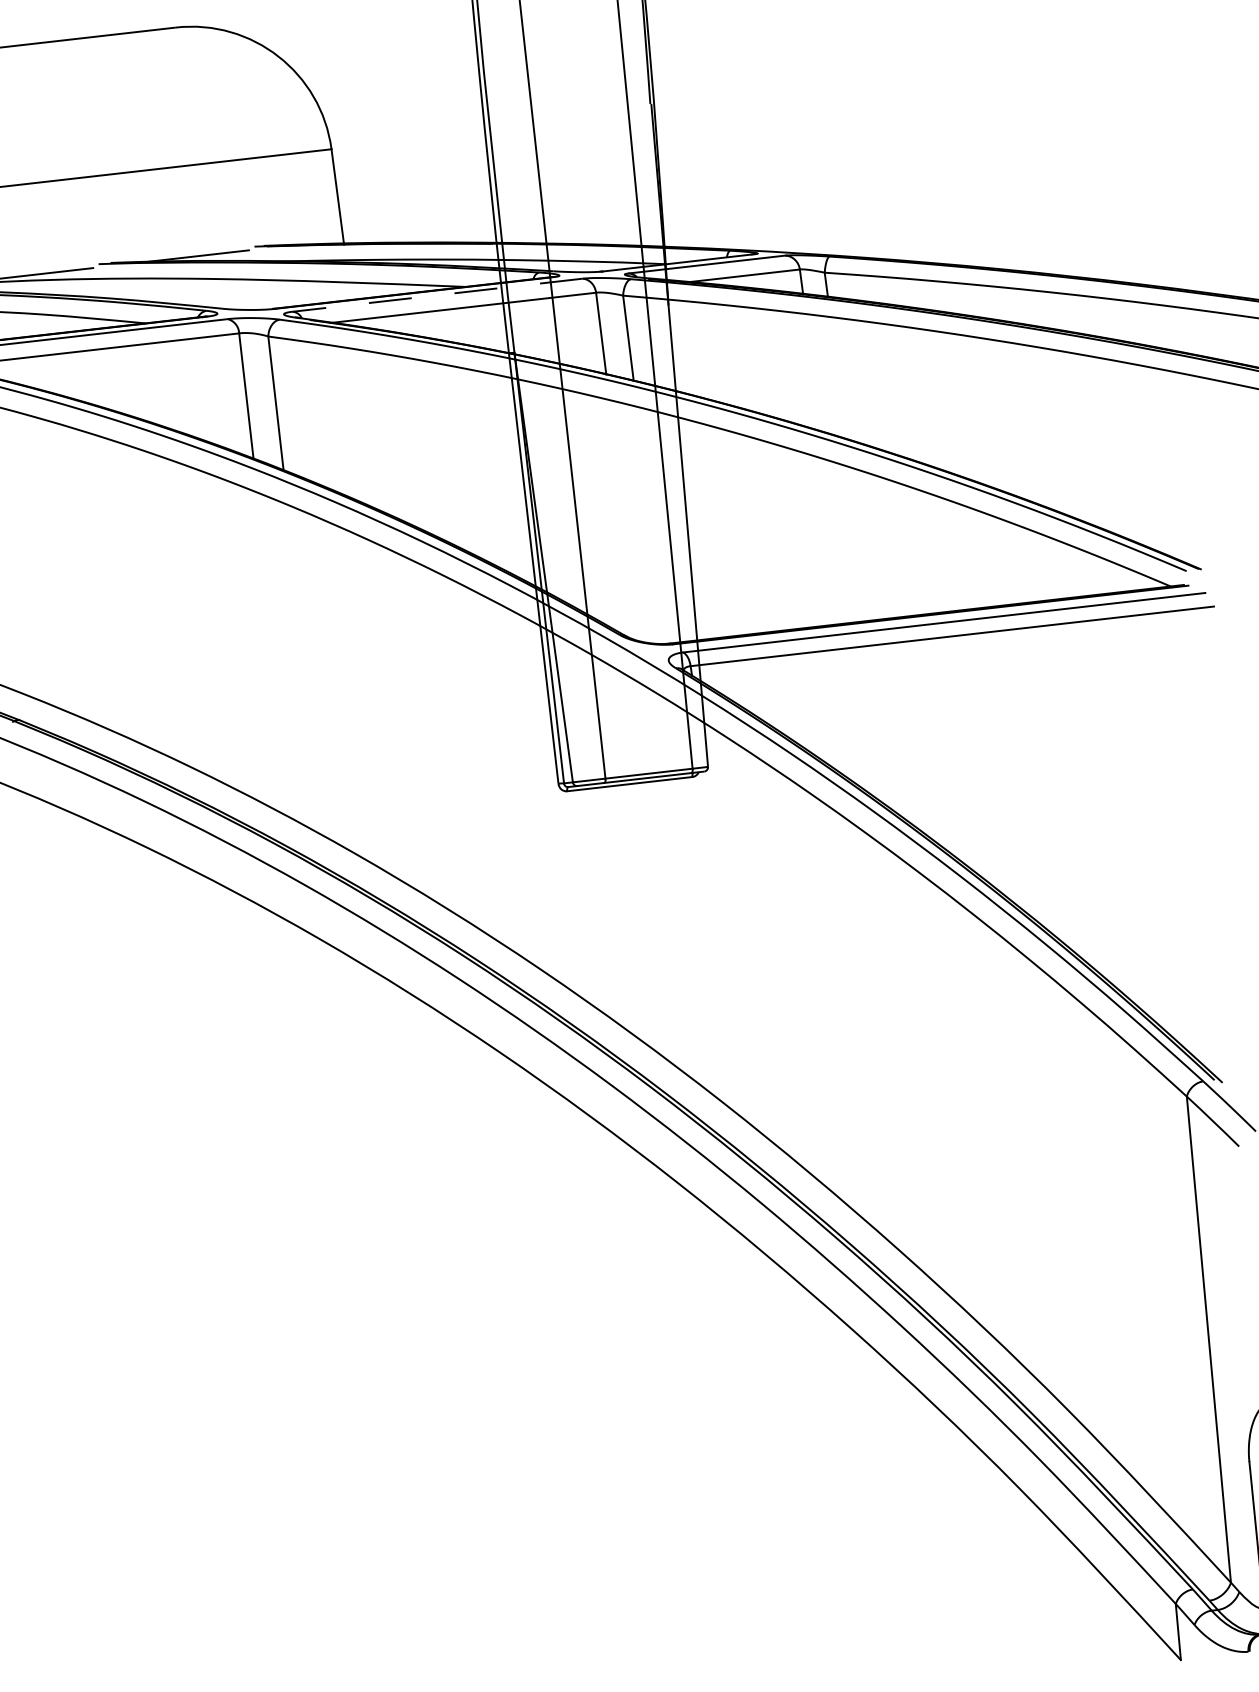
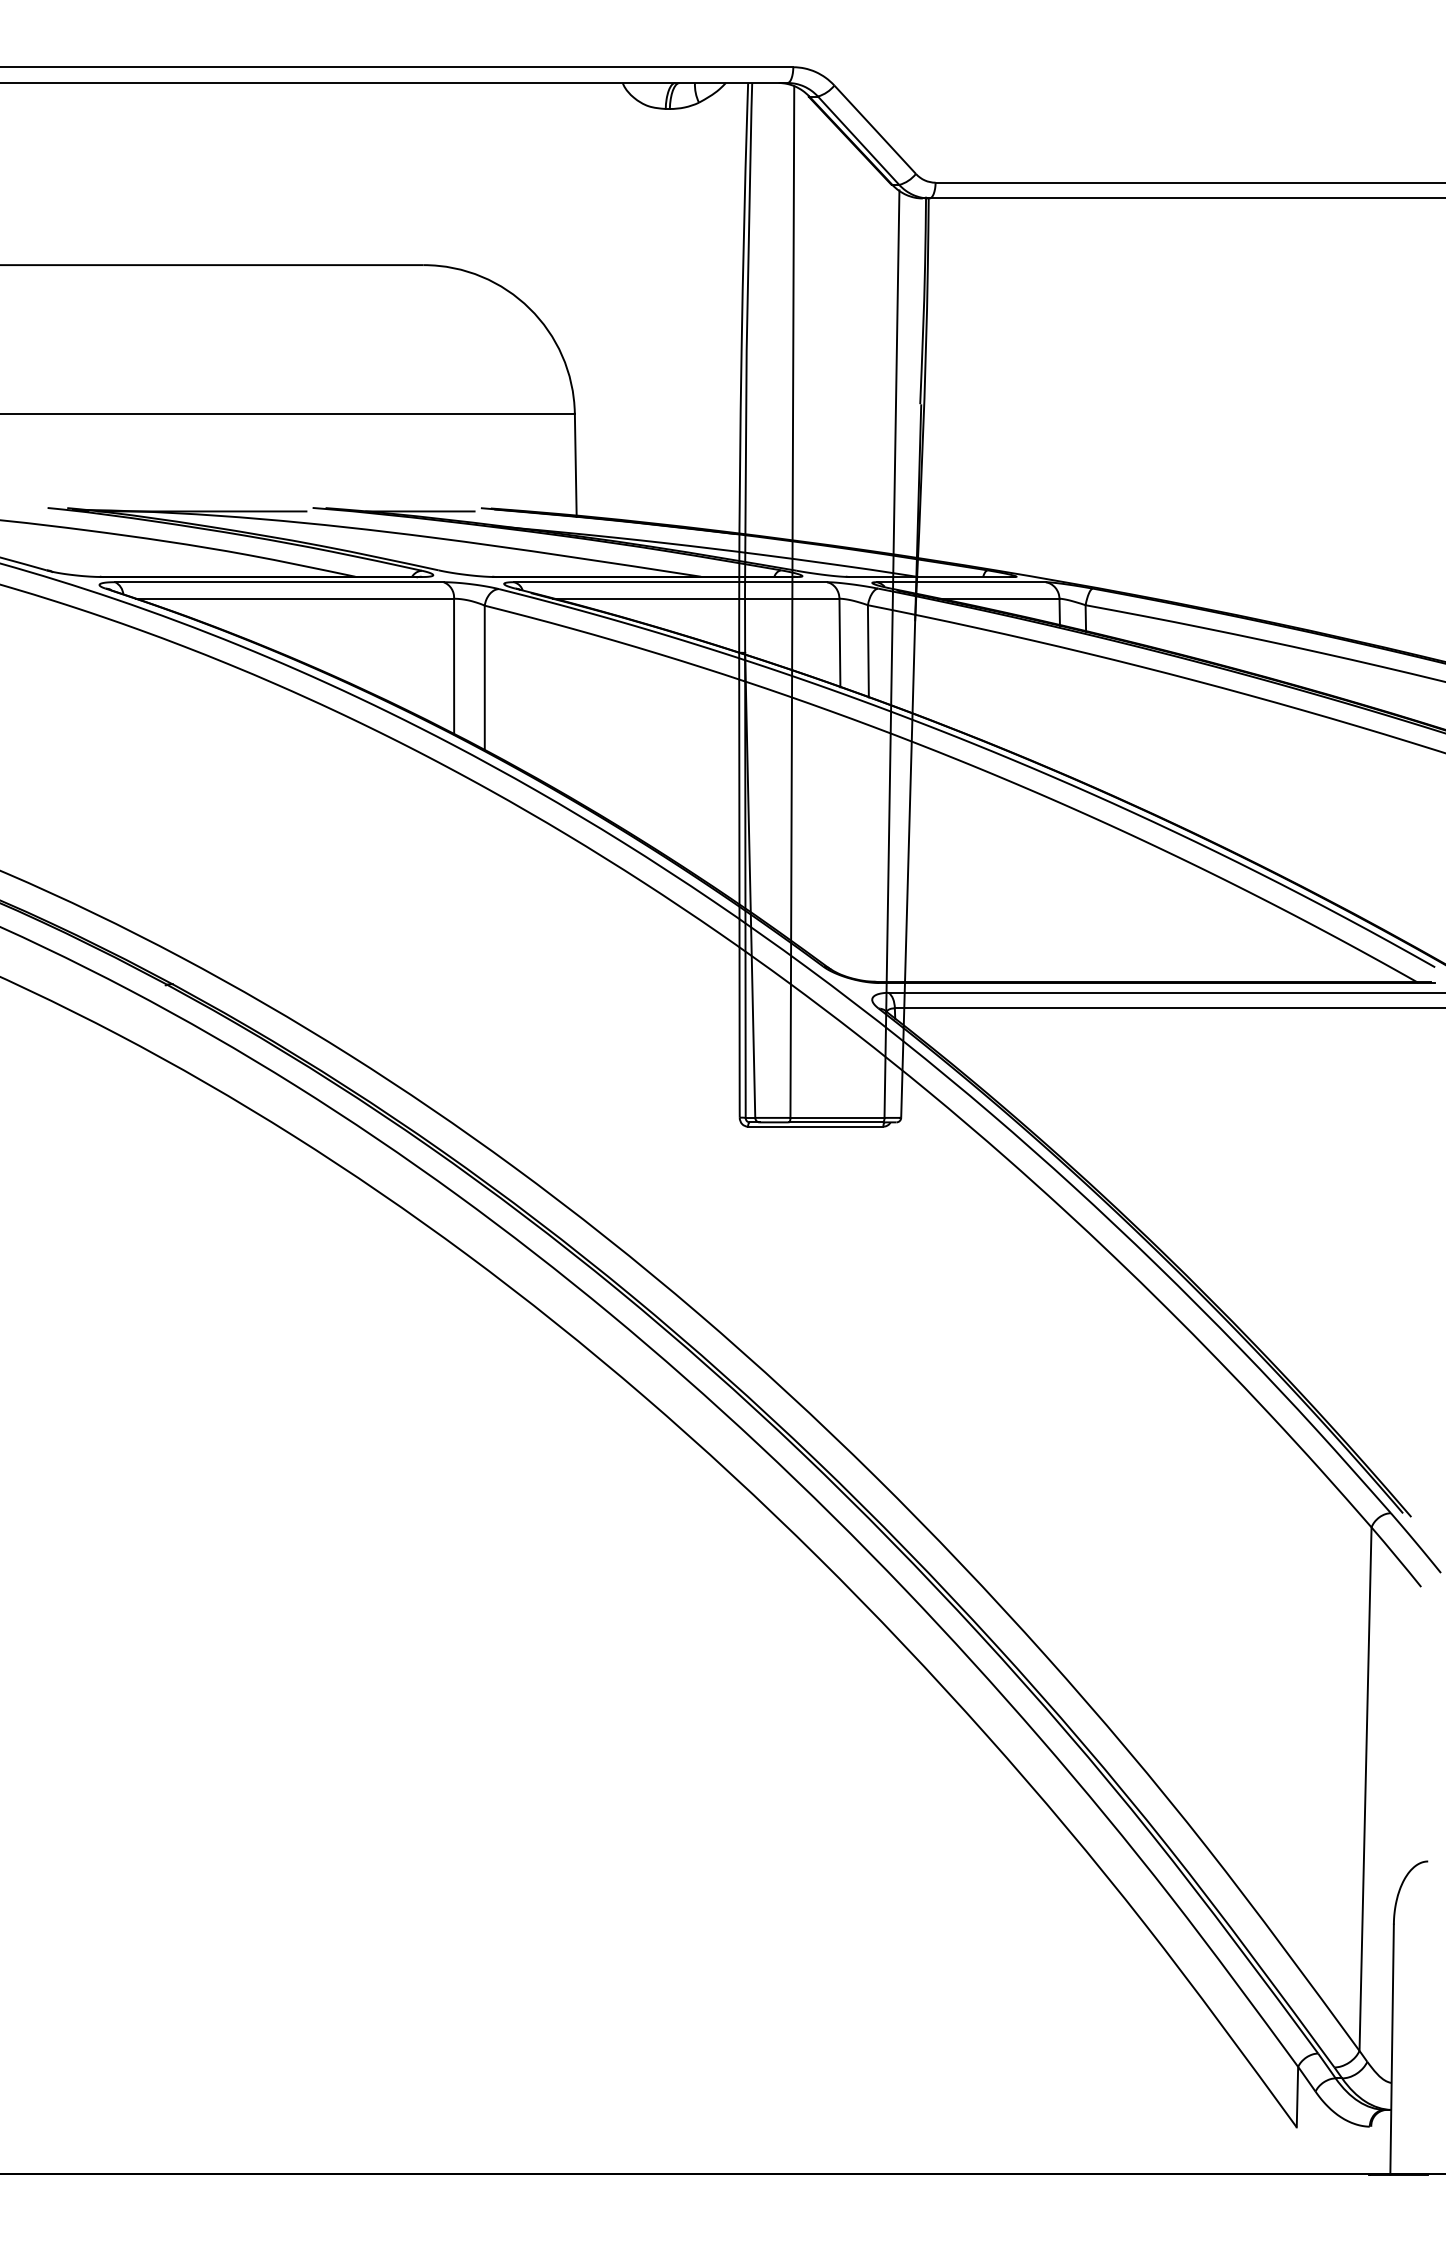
line: (437, 295) -> (670, 582), dashed -> solid

